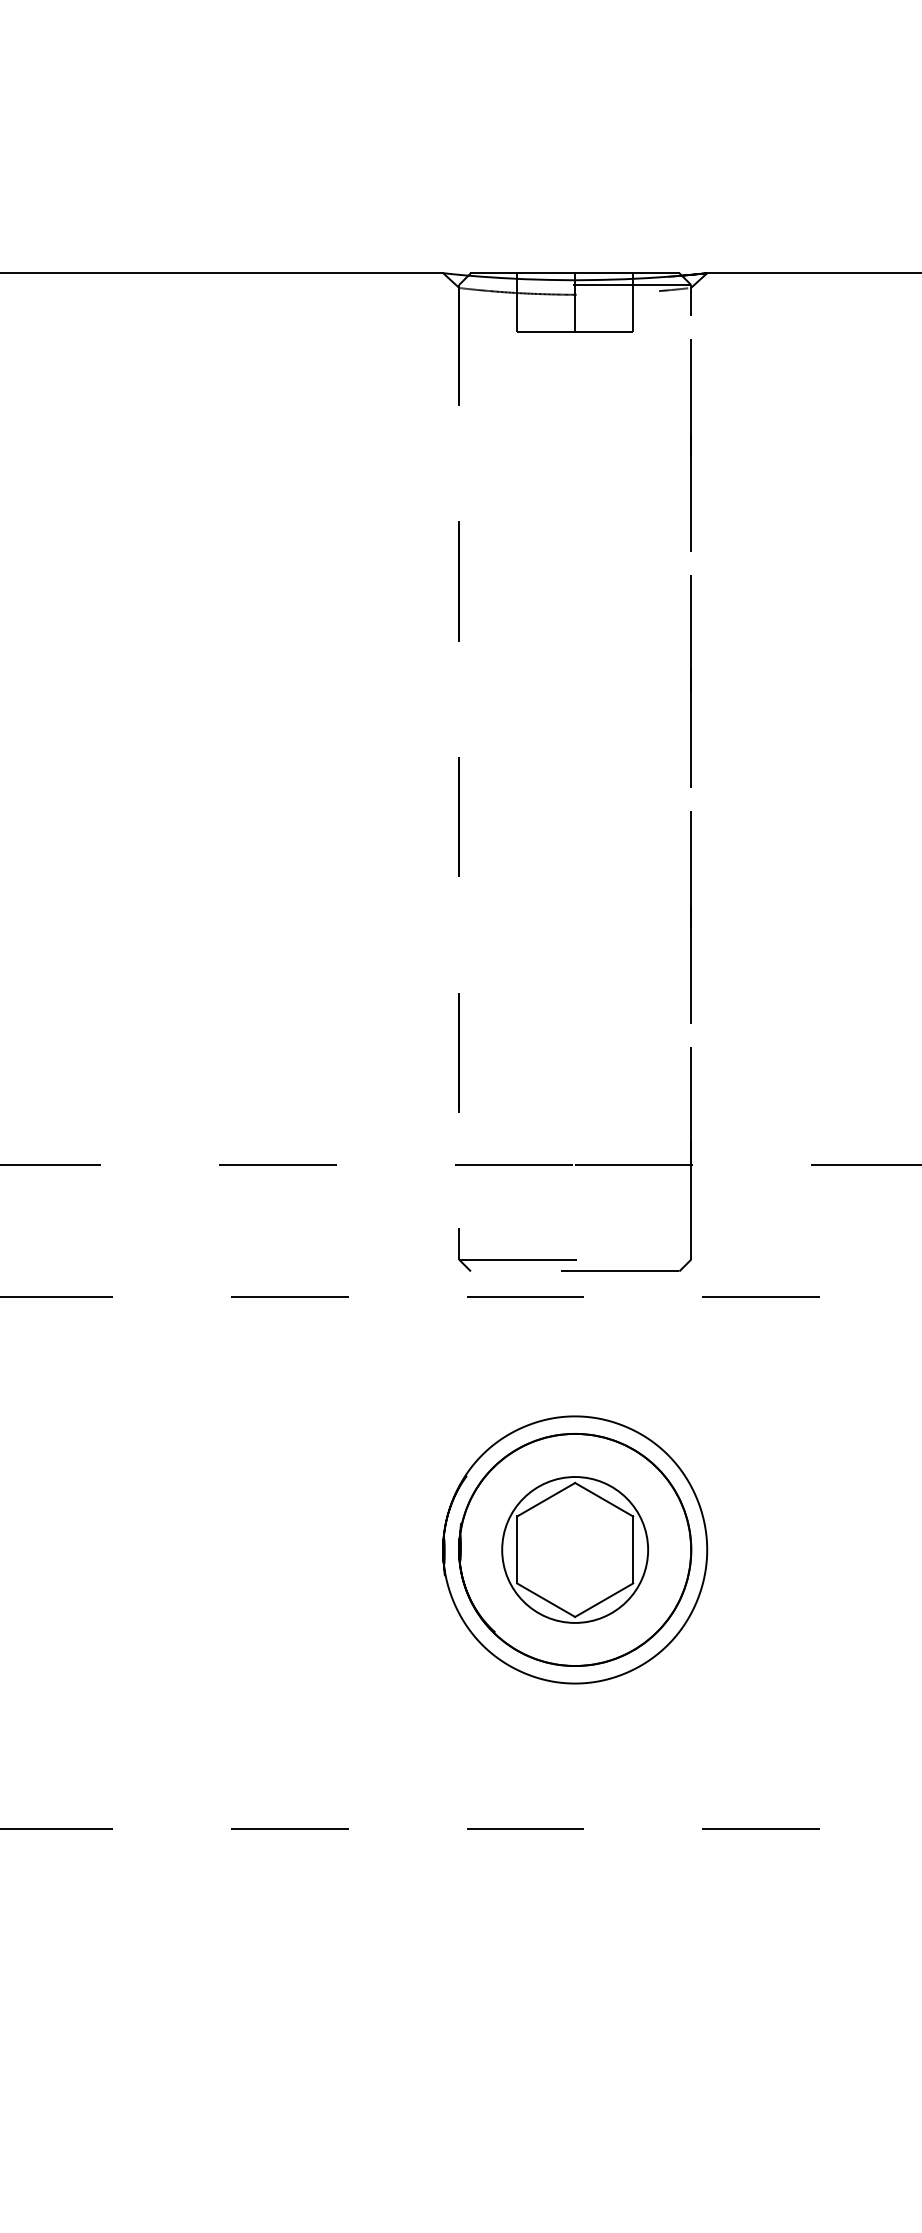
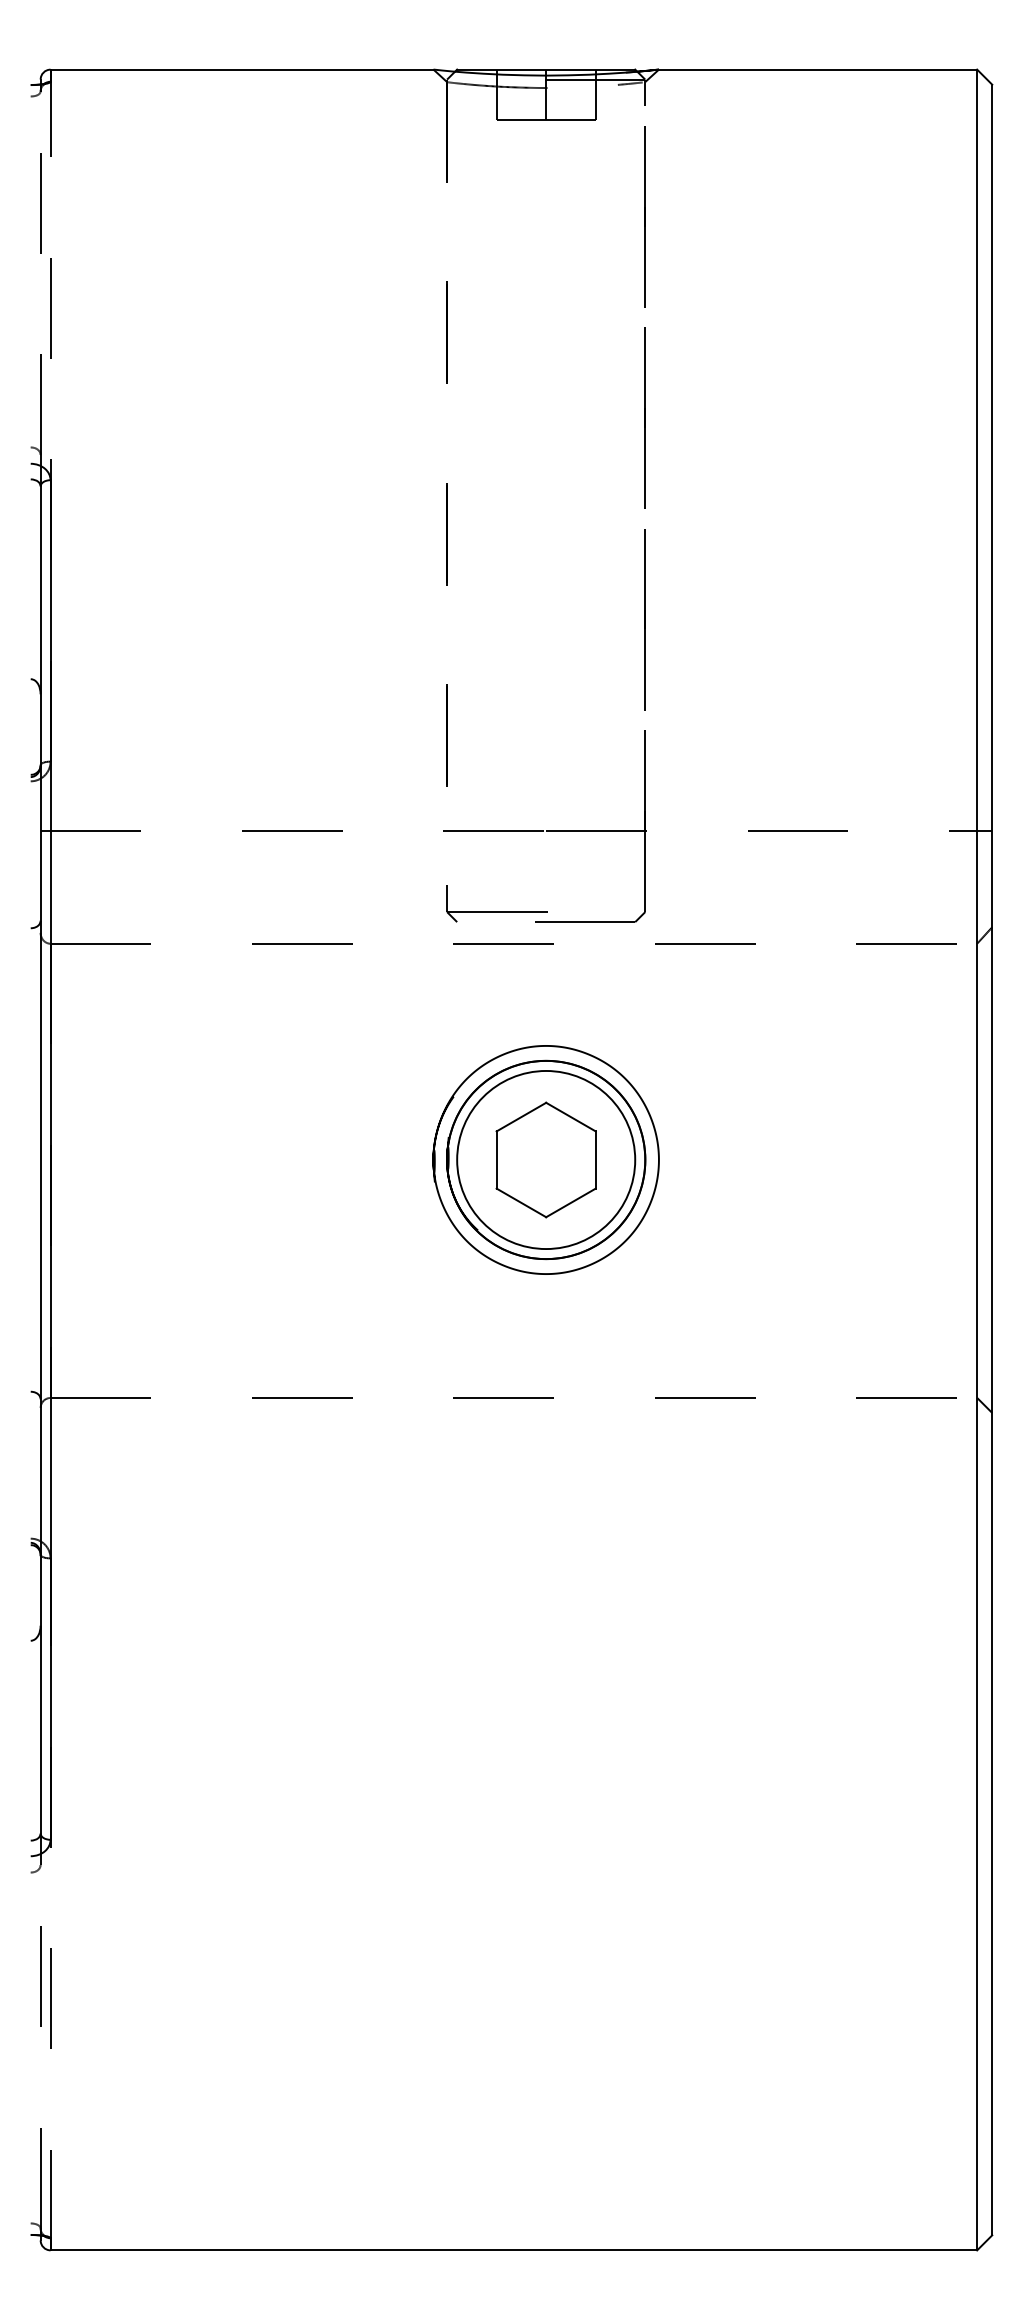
circle: (575, 1549) -> (546, 1159), size x1.43

